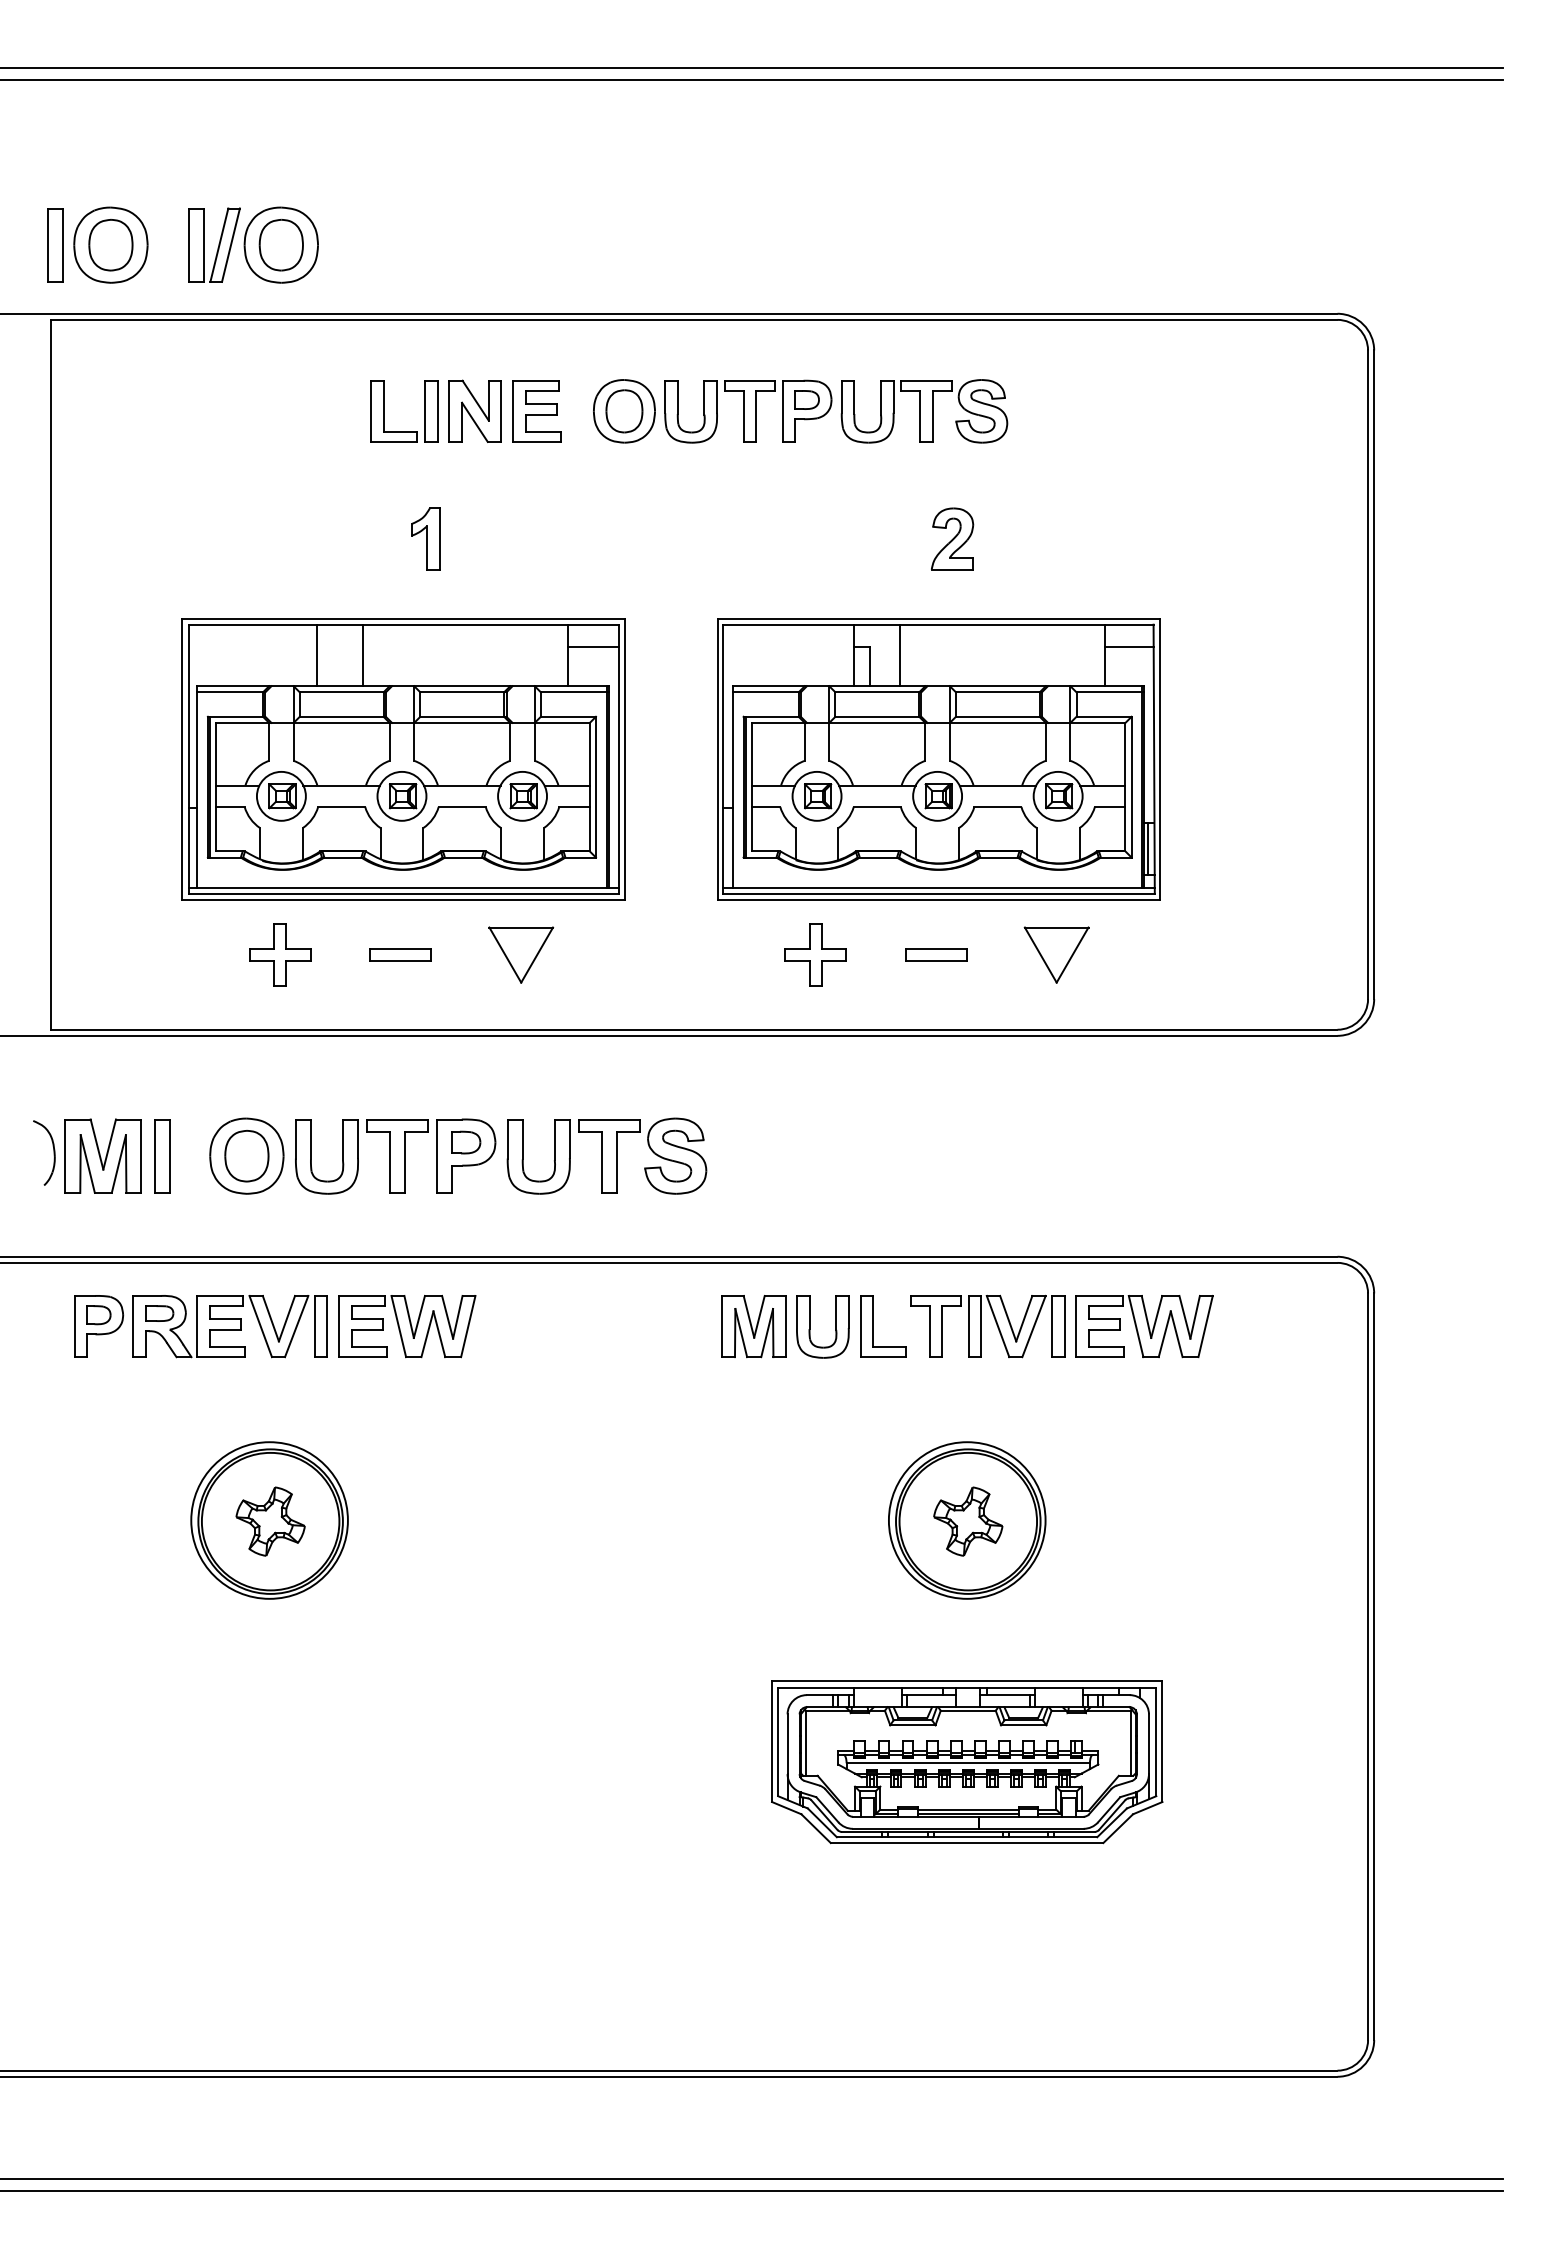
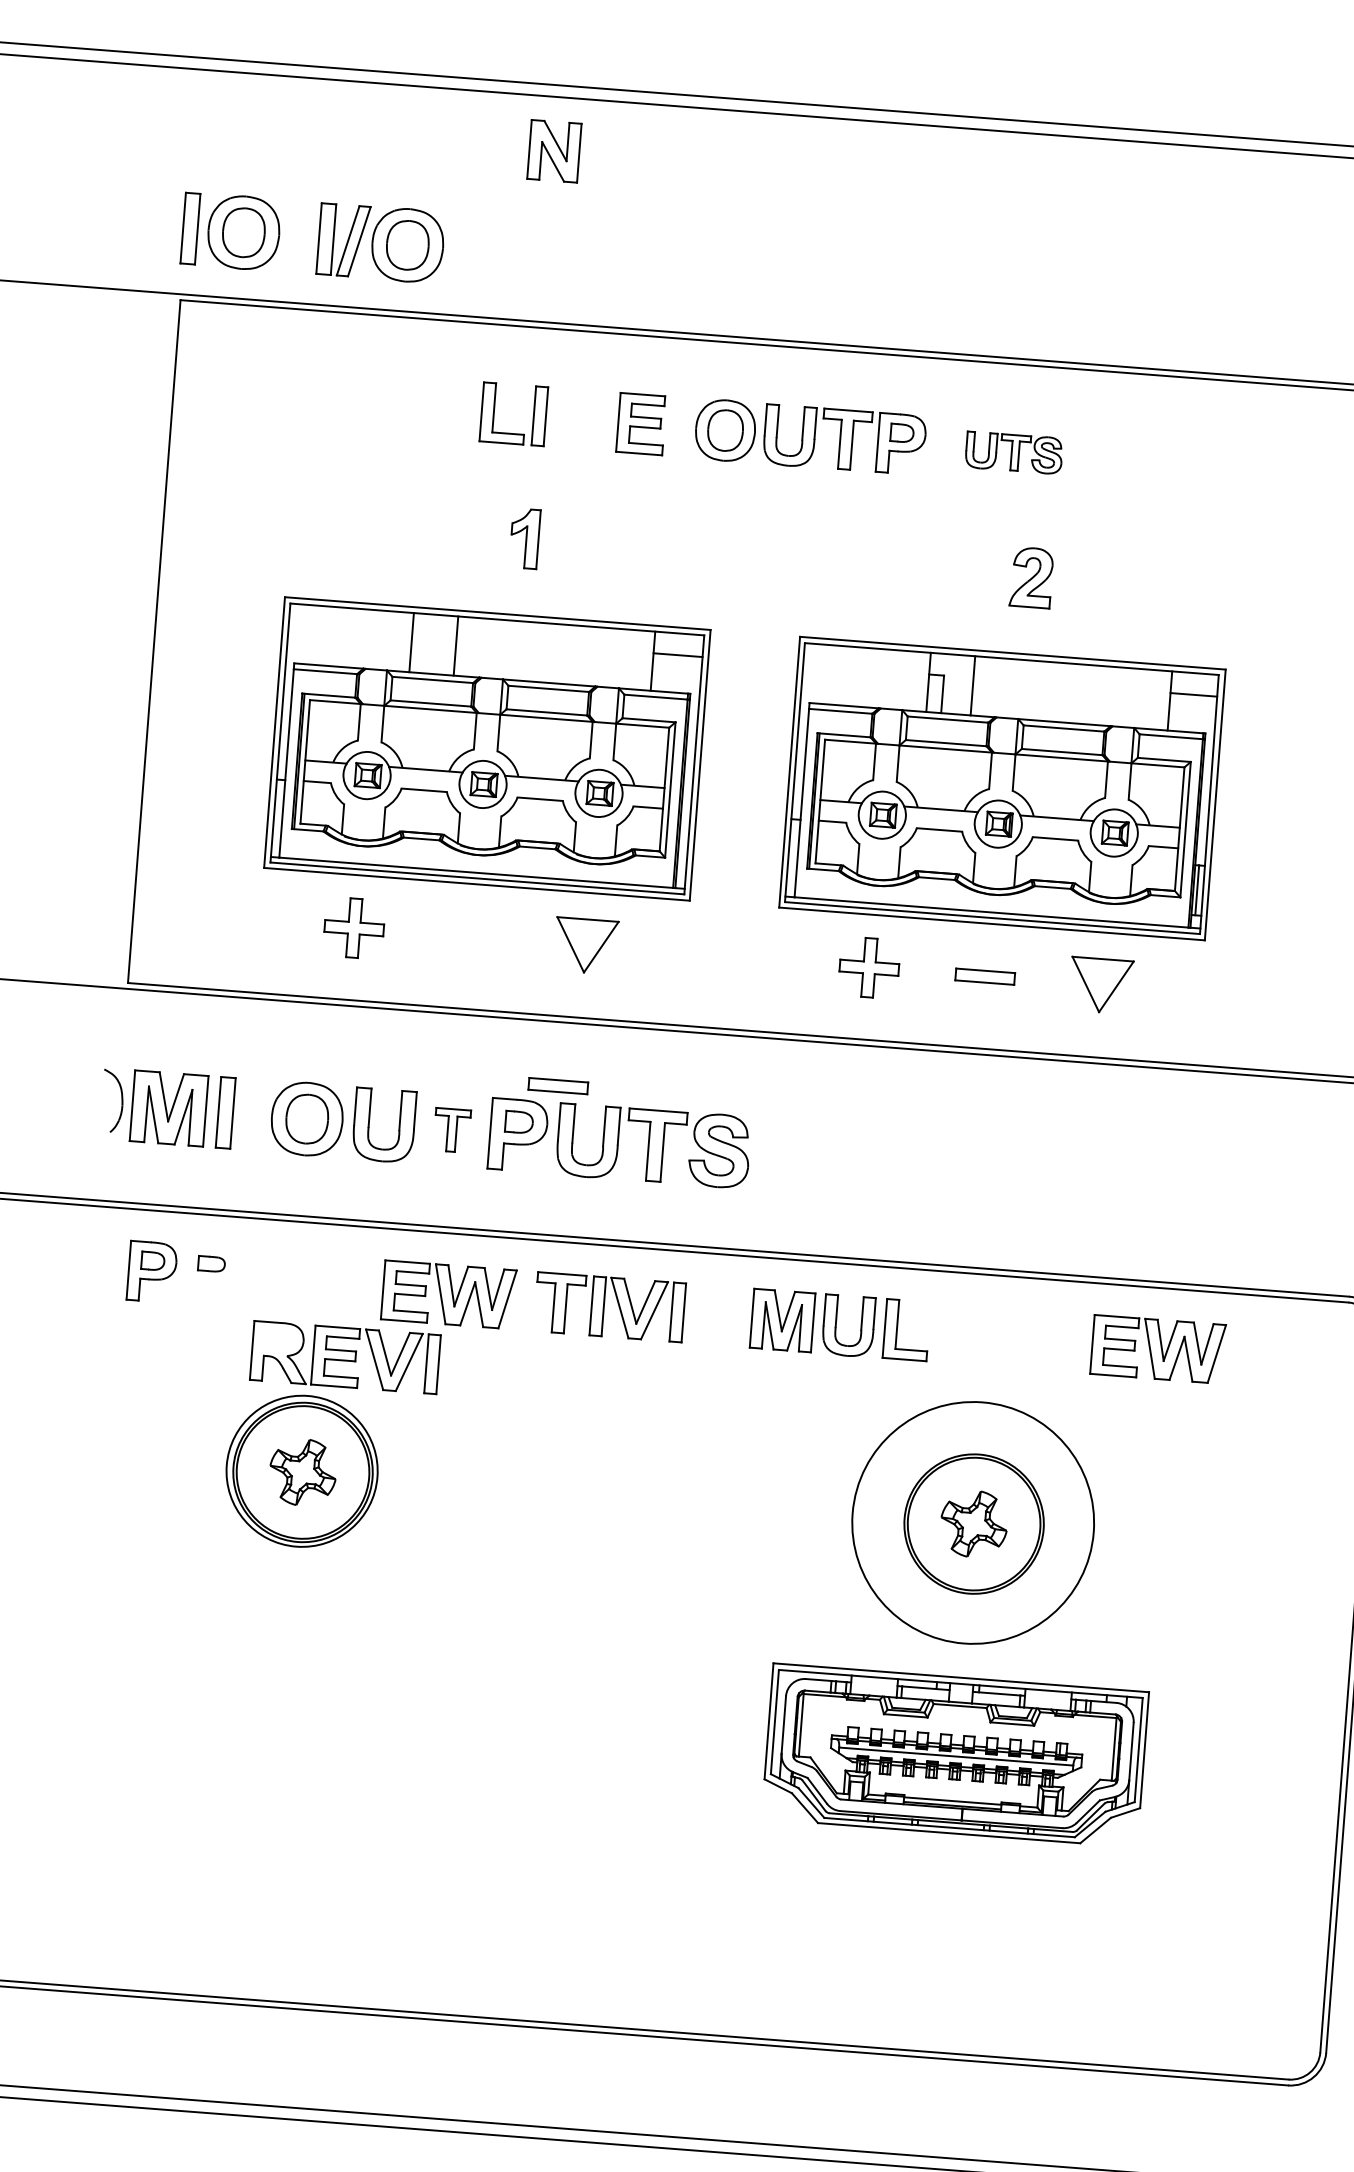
part: (474, 410) -> (553, 150), moved
part: (924, 411) -> (1014, 452), size x0.6
part: (400, 954) -> (558, 1085), moved
part: (397, 1156) -> (452, 1130), size x0.6
part: (229, 1326) -> (344, 1357), moved
part: (987, 1326) -> (609, 1307), moved
circle: (966, 1520) -> (972, 1522), size x1.6

